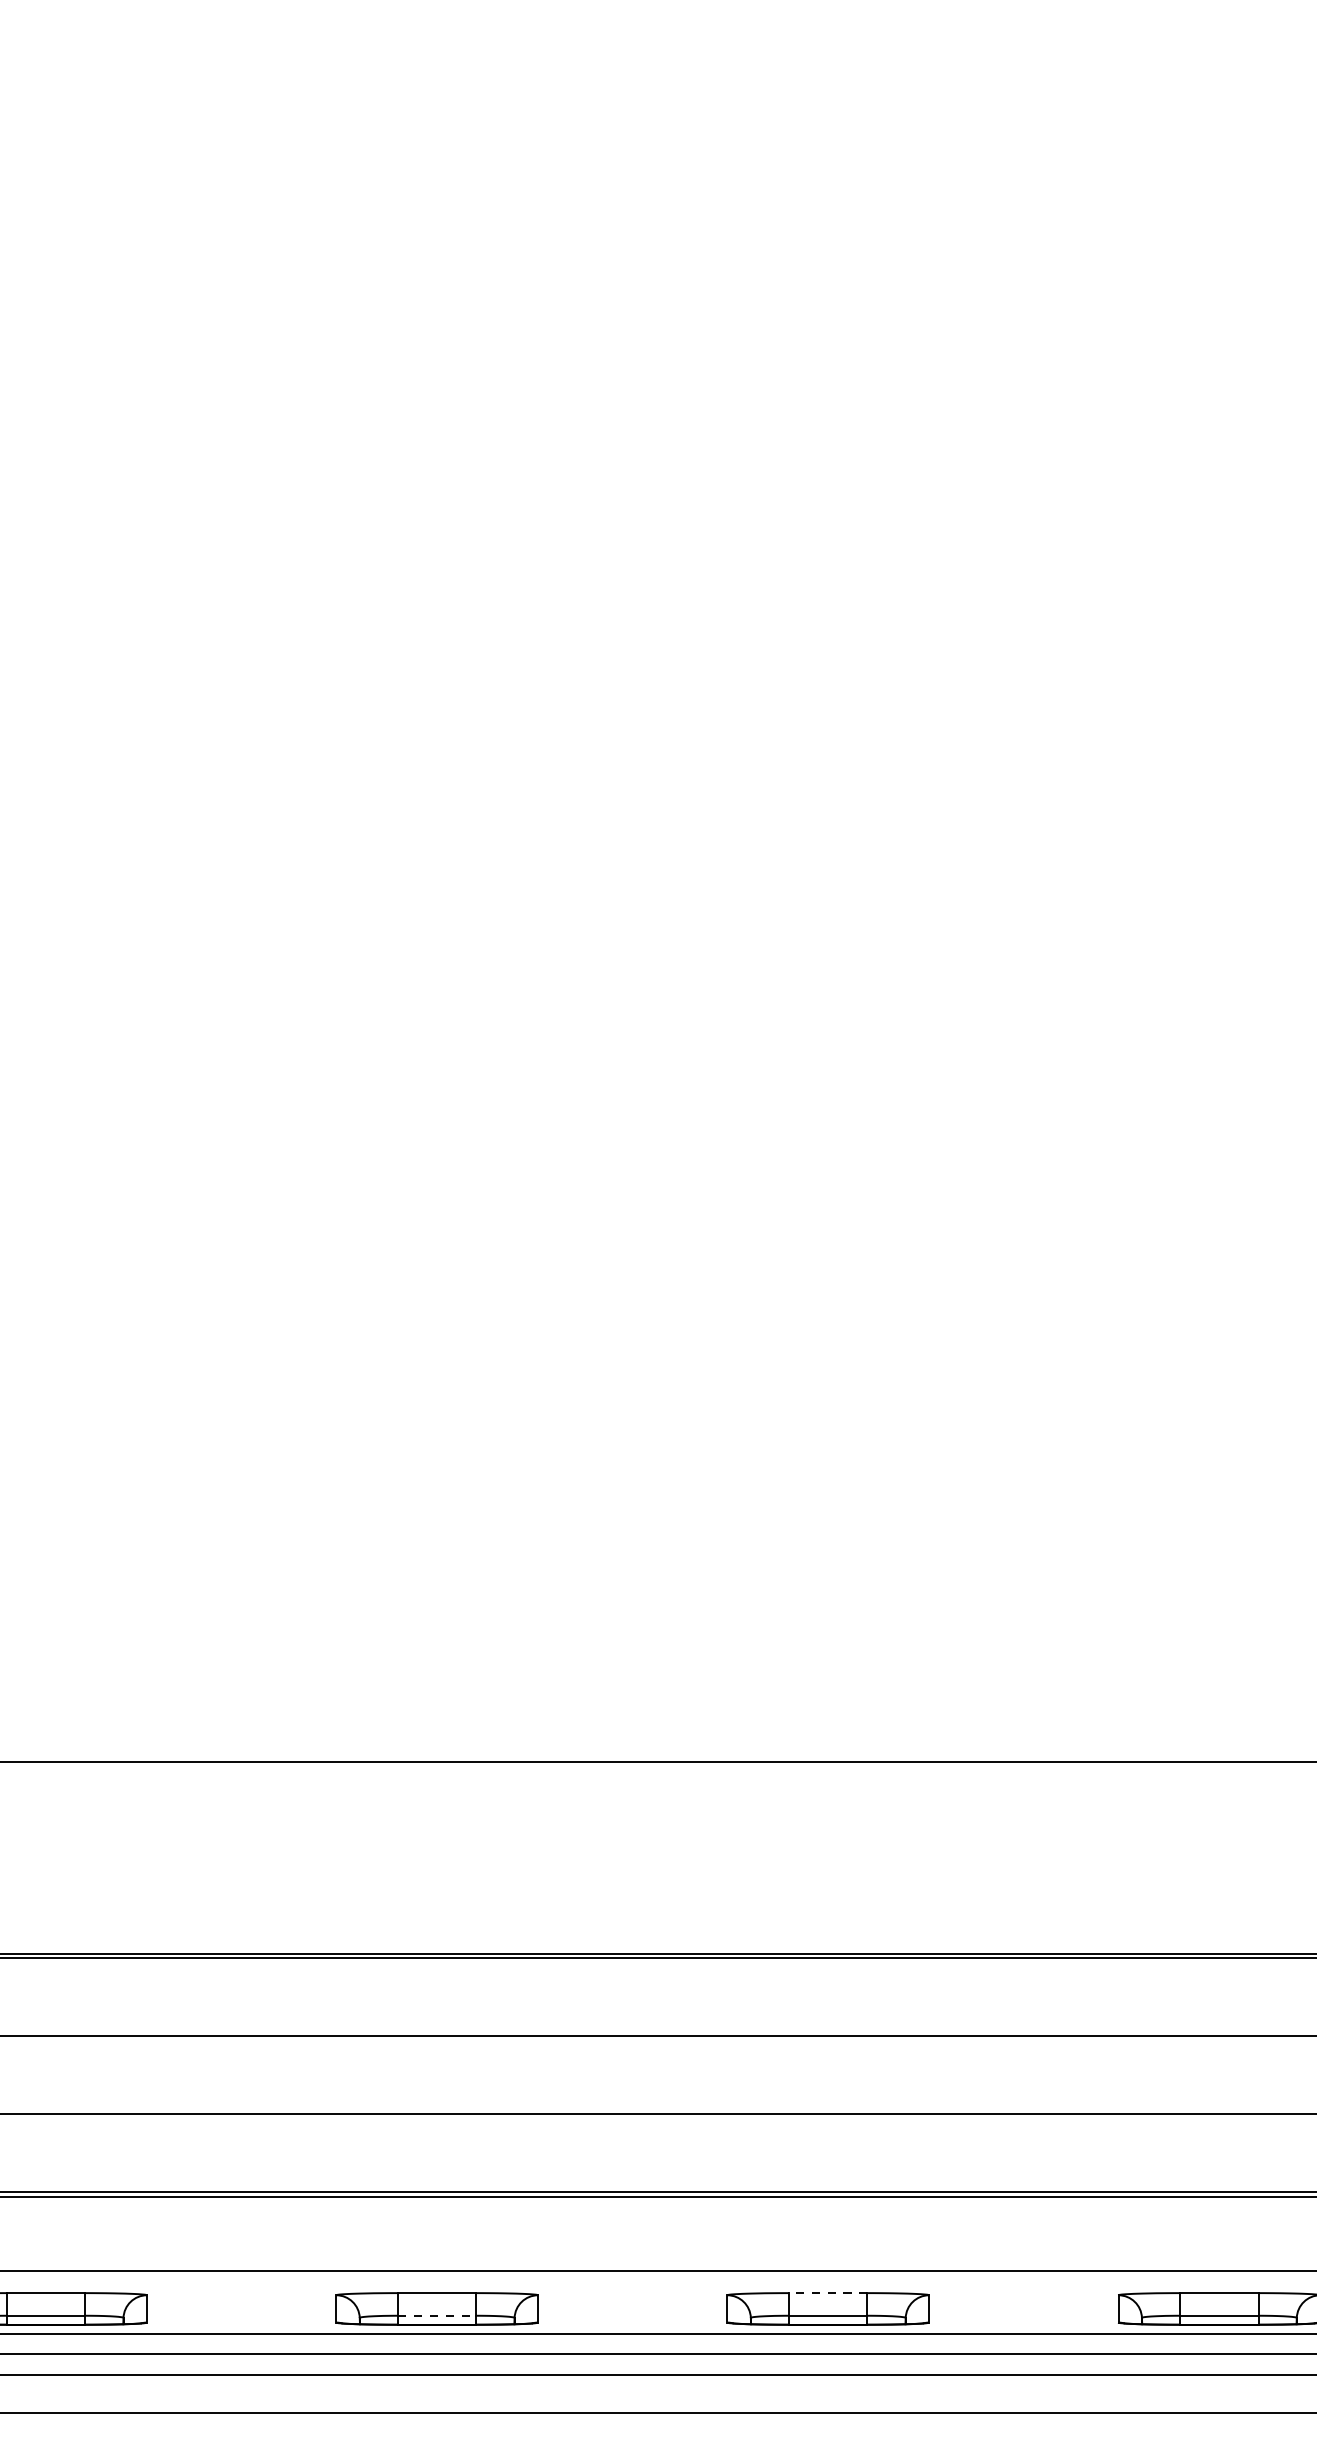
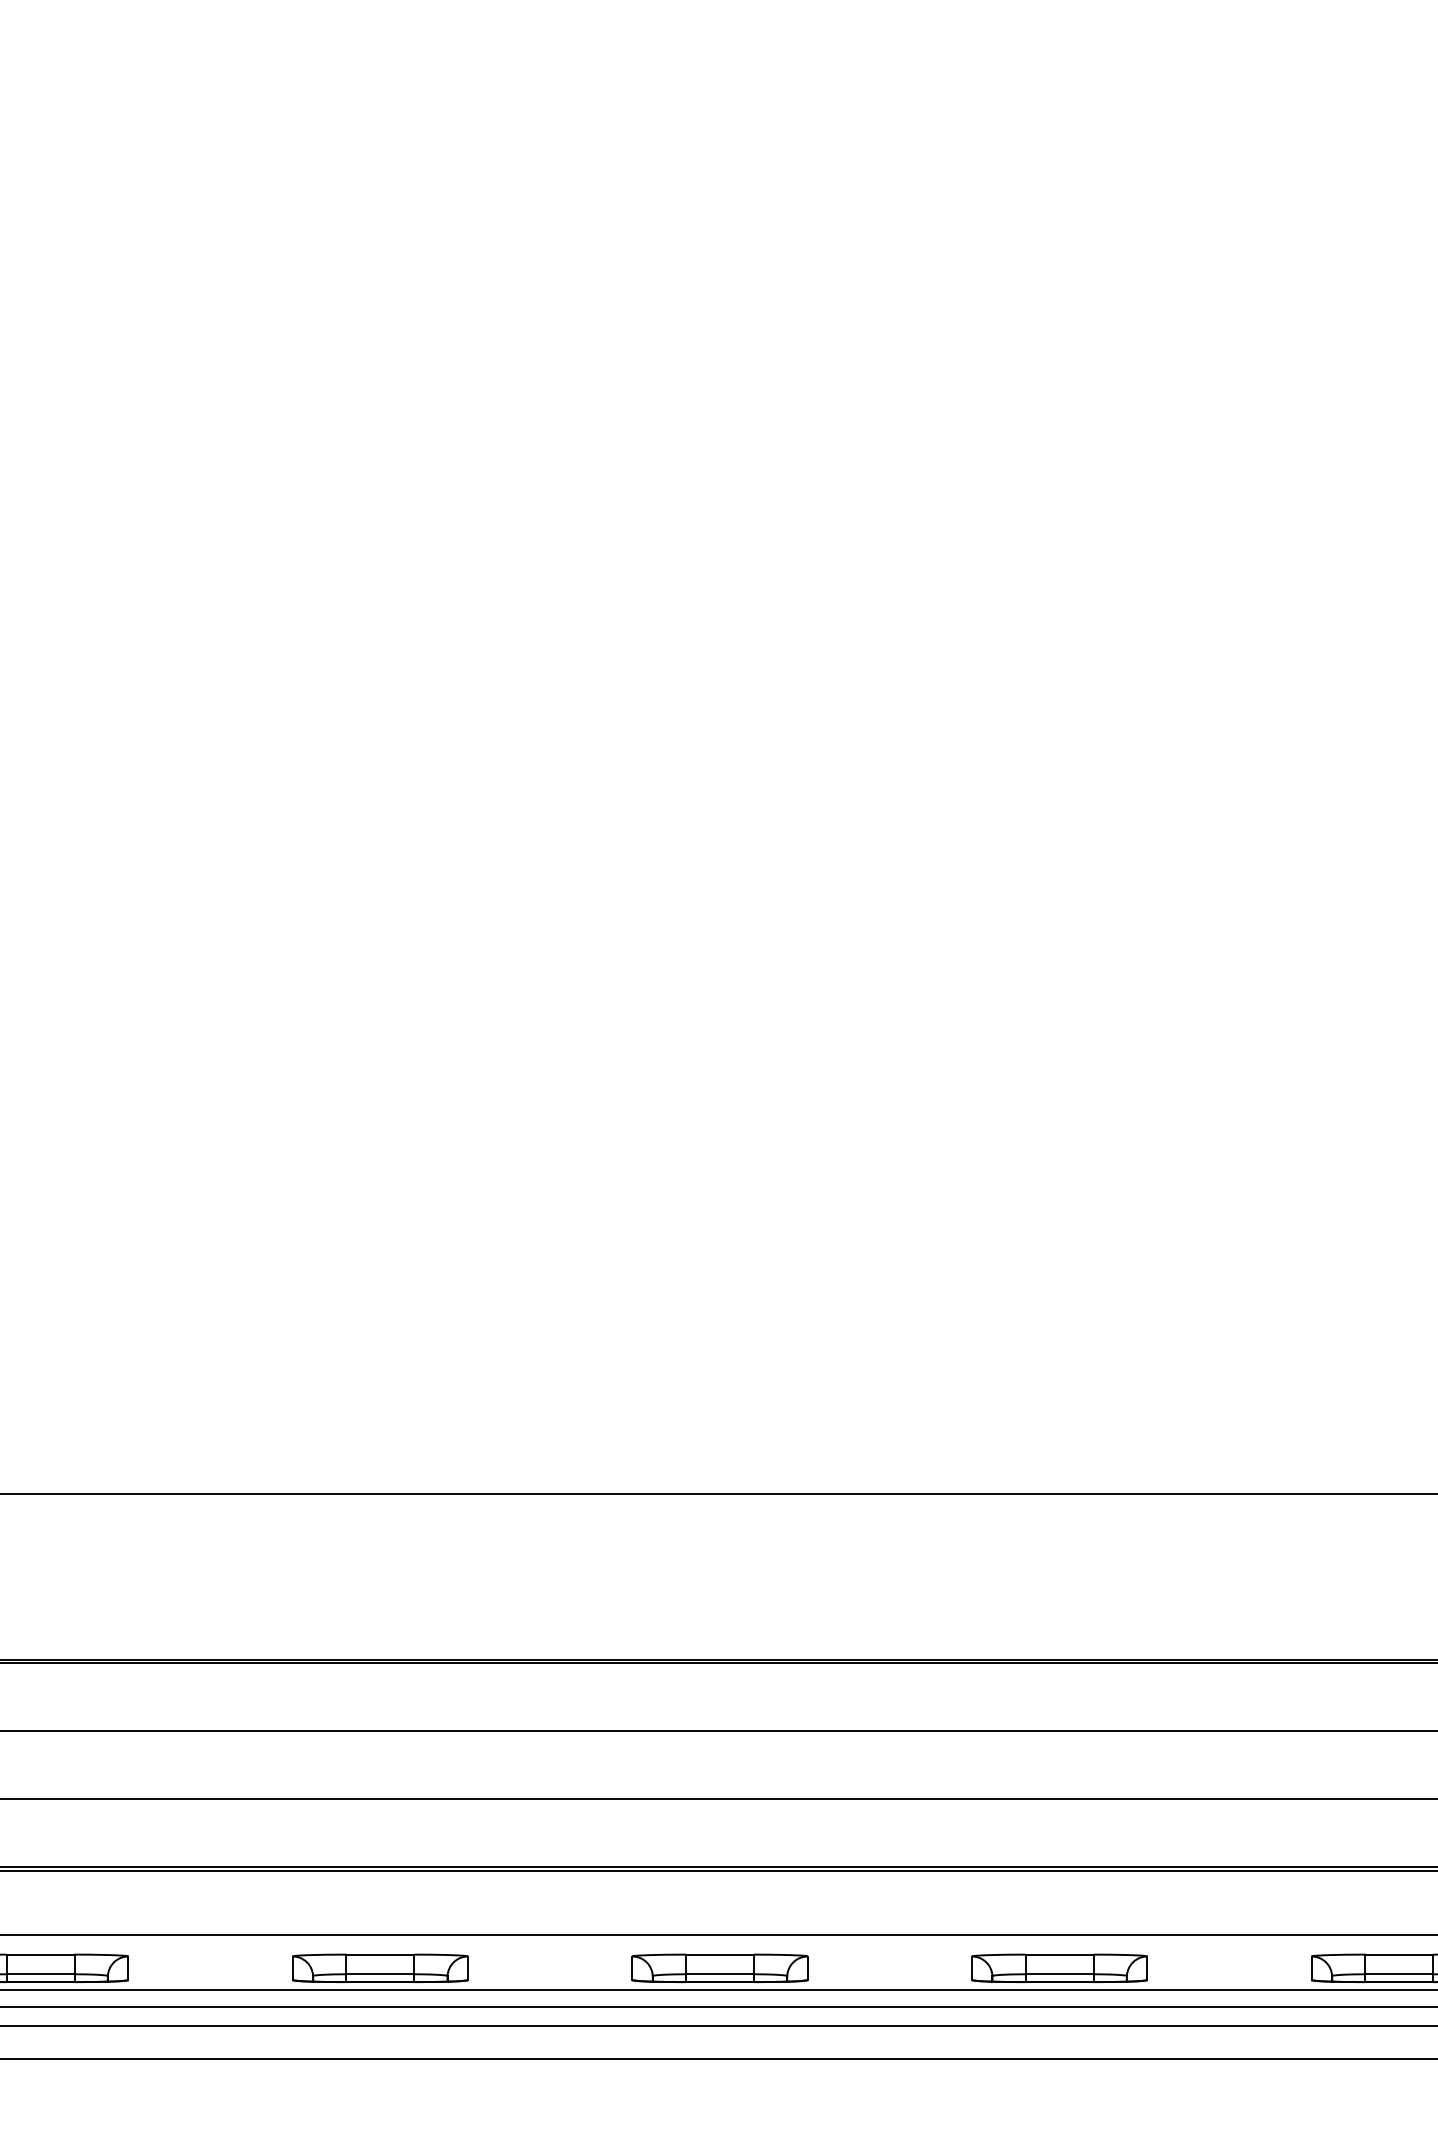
line: (828, 2292) -> (1059, 1954), dashed -> solid
line: (437, 2315) -> (720, 1974), dashed -> solid

